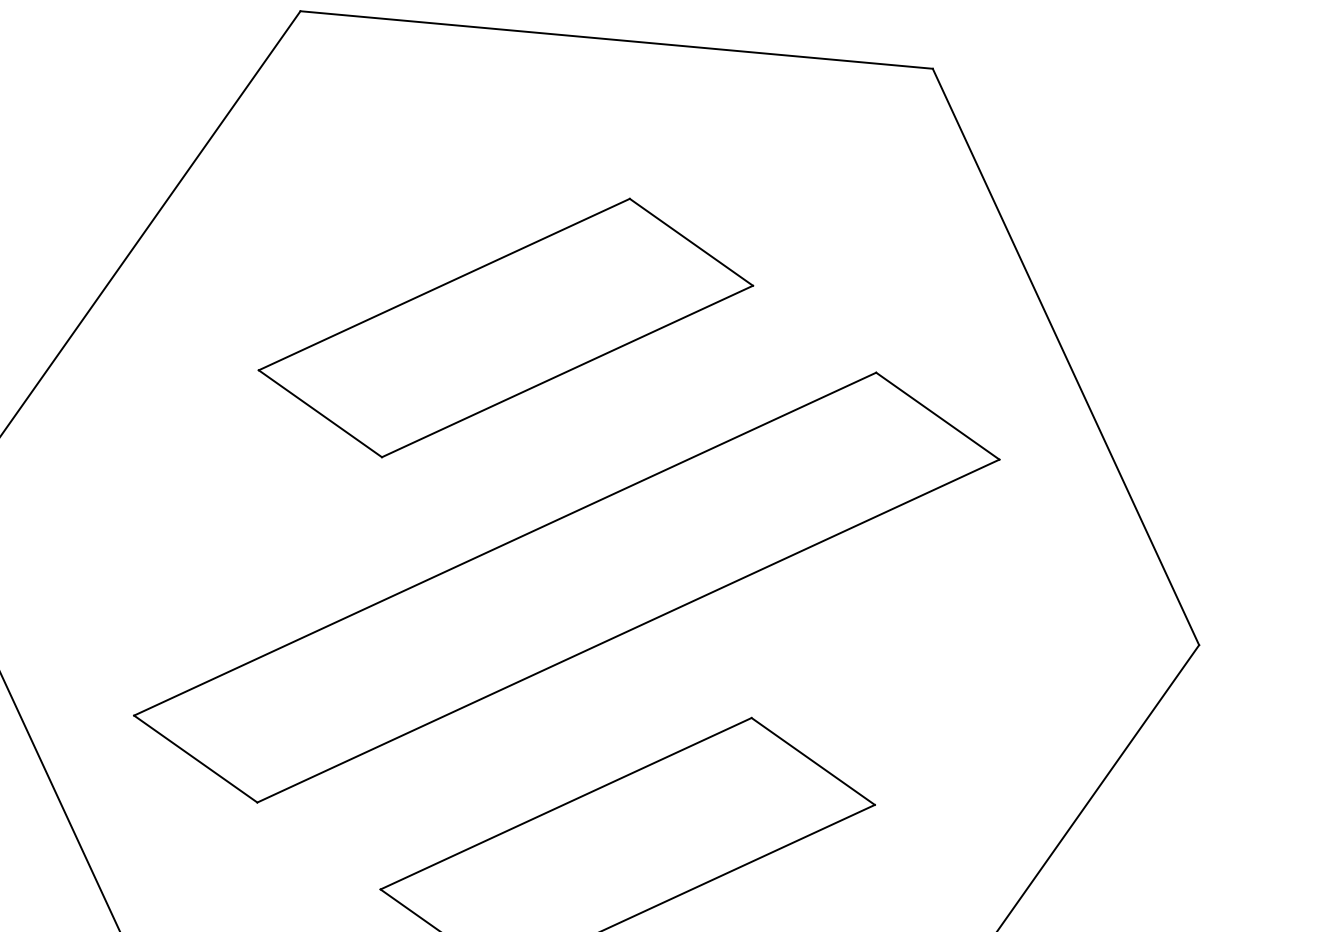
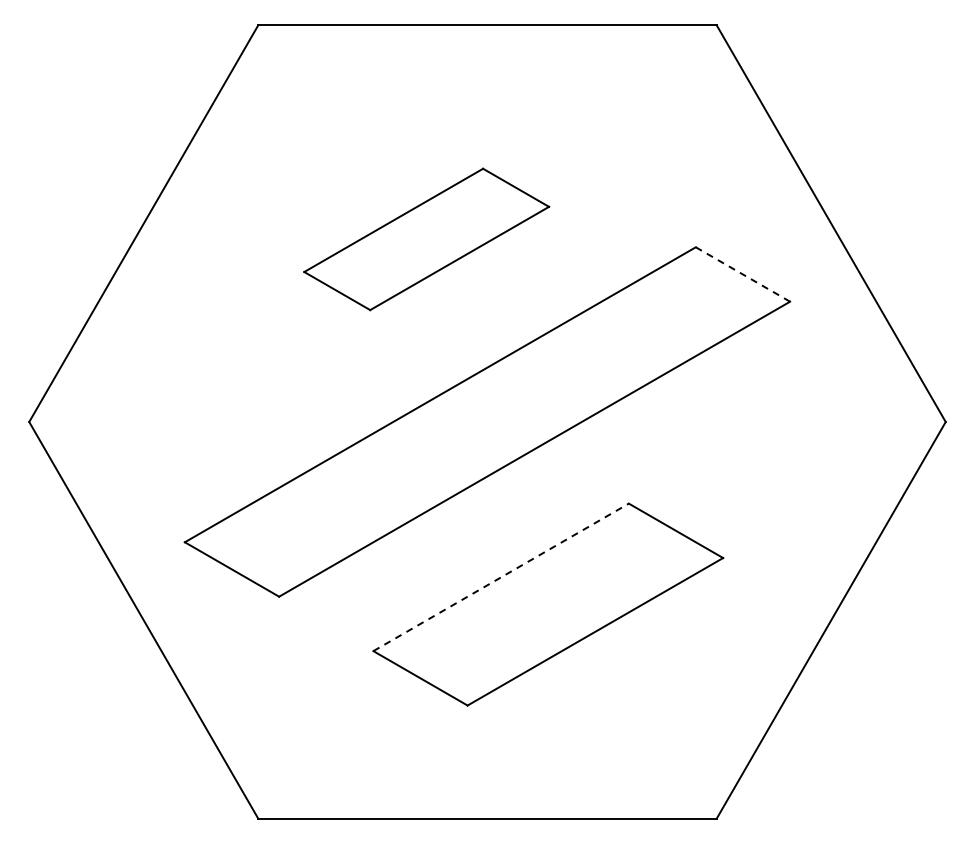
part: (505, 328) -> (426, 239), size x0.7
line: (938, 416) -> (743, 274), solid -> dashed
line: (566, 803) -> (501, 577), solid -> dashed

